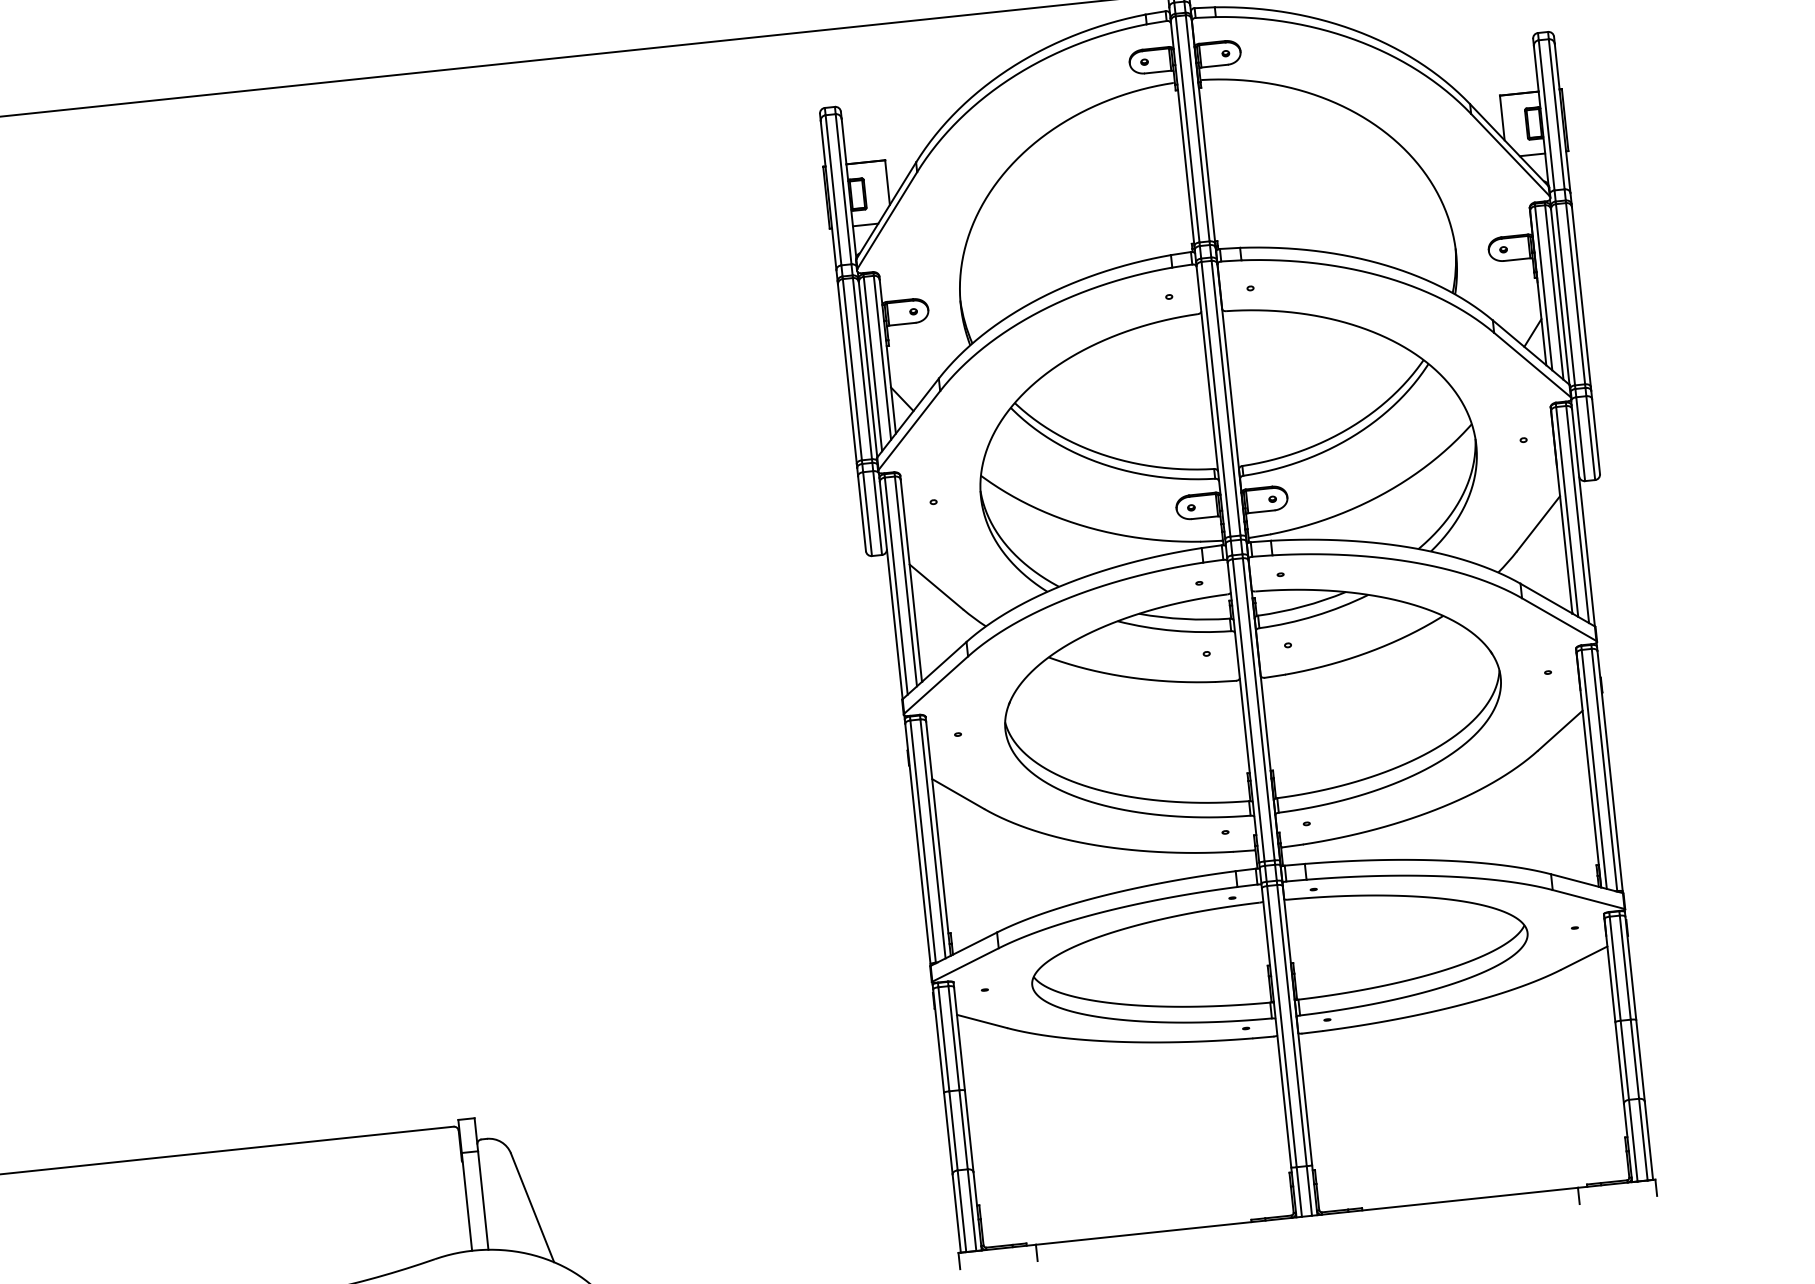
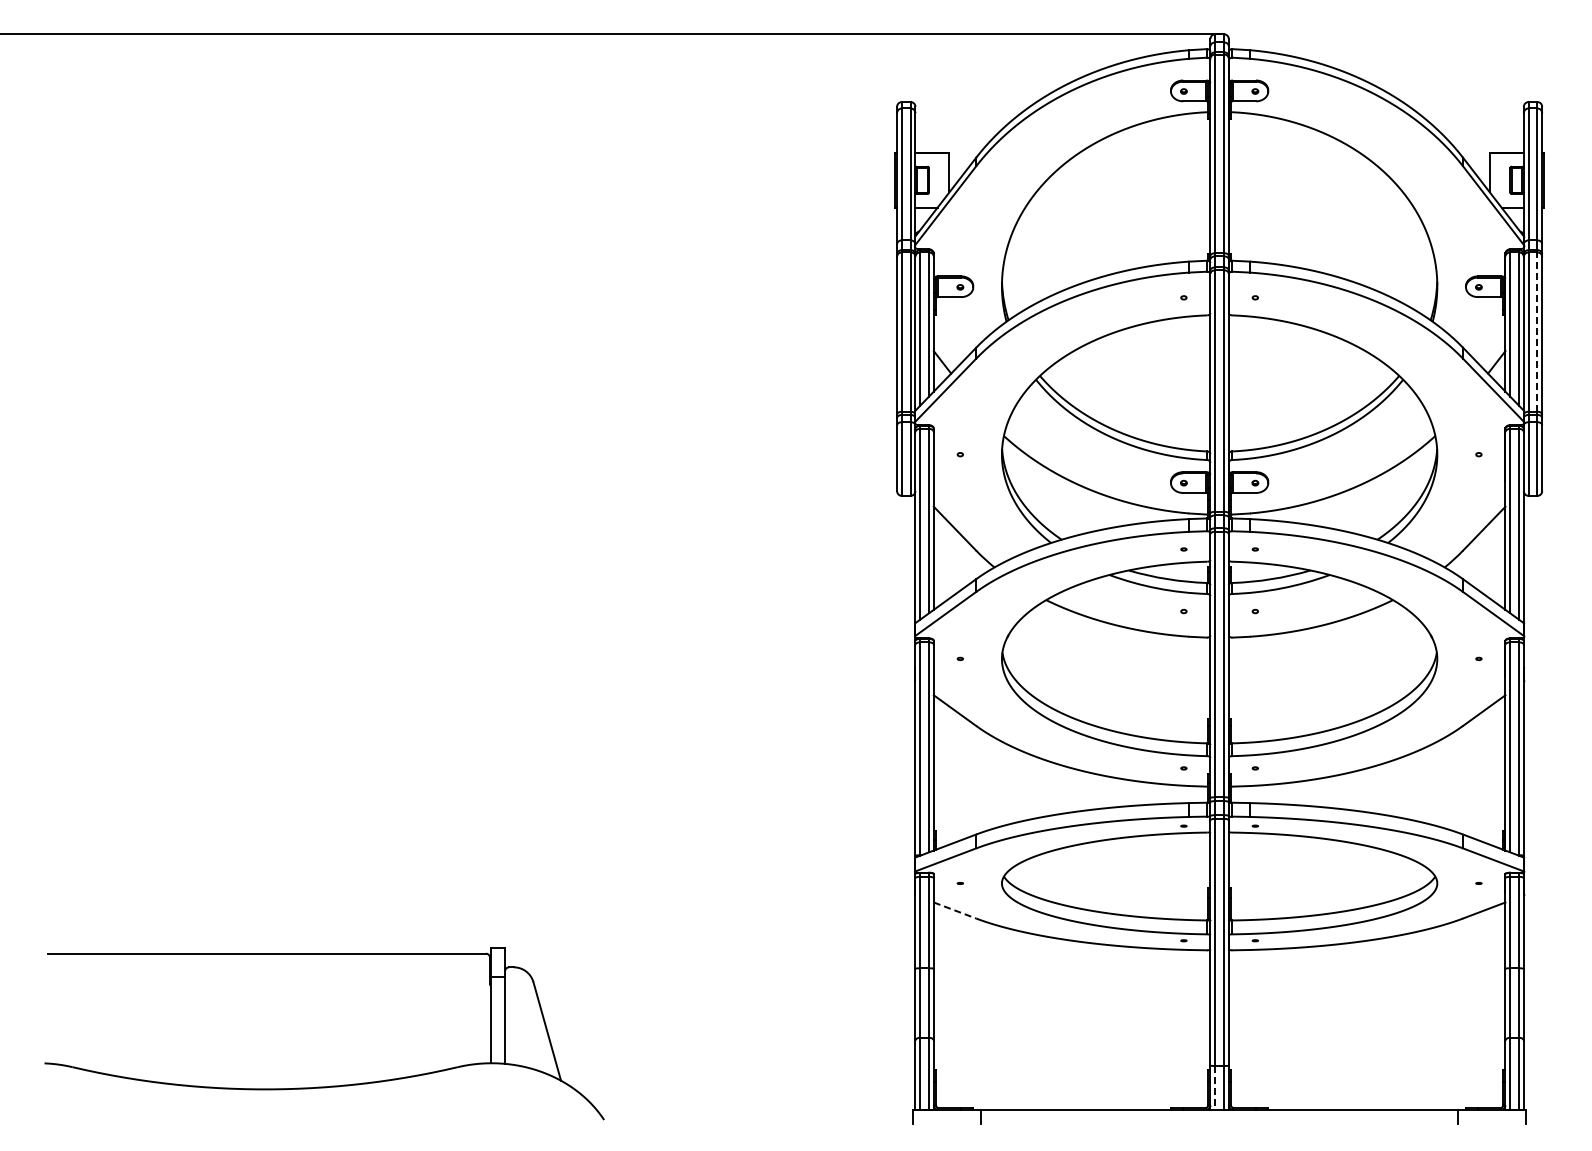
line: (1575, 294) -> (1537, 332), solid -> dashed
line: (982, 1021) -> (955, 910), solid -> dashed
line: (1299, 1191) -> (1215, 1087), solid -> dashed

